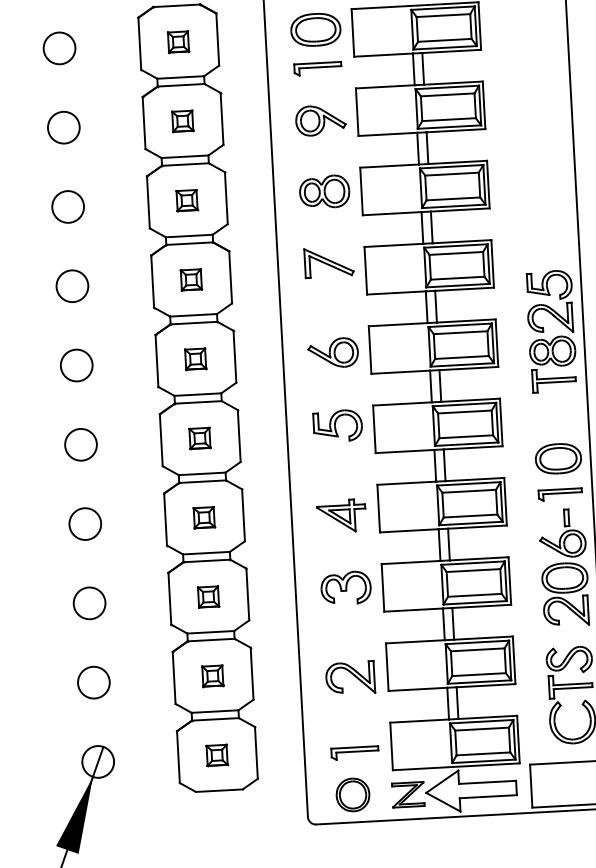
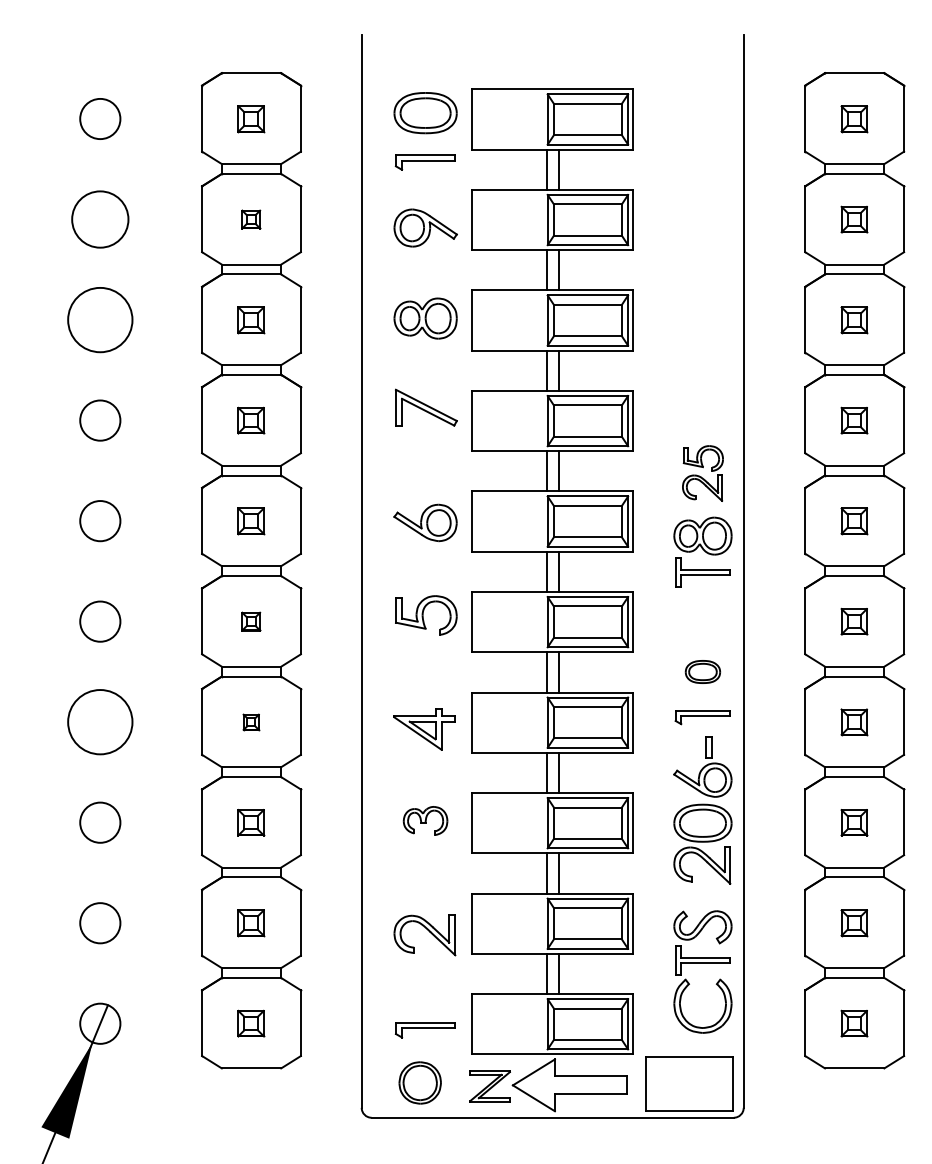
part: (183, 121) -> (251, 219), size x0.7
circle: (63, 127) -> (100, 219), size x1.4
circle: (68, 206) -> (100, 319), size x1.6
part: (549, 302) -> (702, 473), size x0.7
part: (200, 438) -> (251, 621), size x0.7
part: (558, 458) -> (702, 671), size x0.6
part: (204, 517) -> (251, 722), size x0.6
circle: (85, 524) -> (100, 722), size x1.6
part: (345, 587) -> (425, 820), size x0.7

